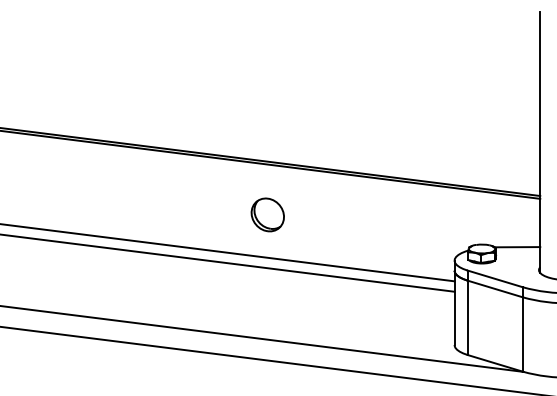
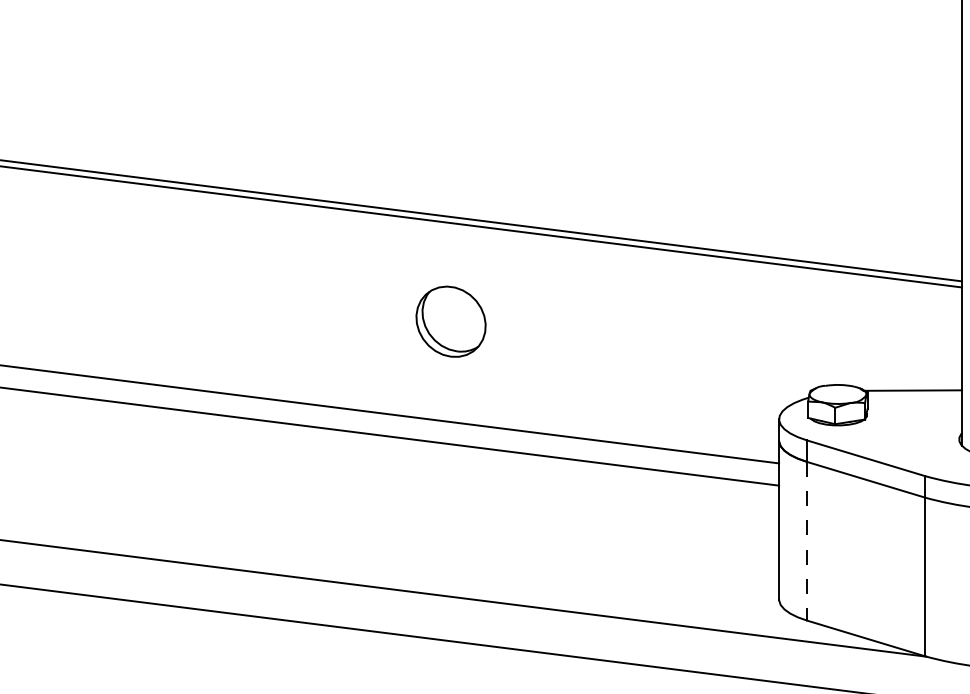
part: (267, 214) -> (450, 320), moved
line: (467, 318) -> (806, 542), solid -> dashed

